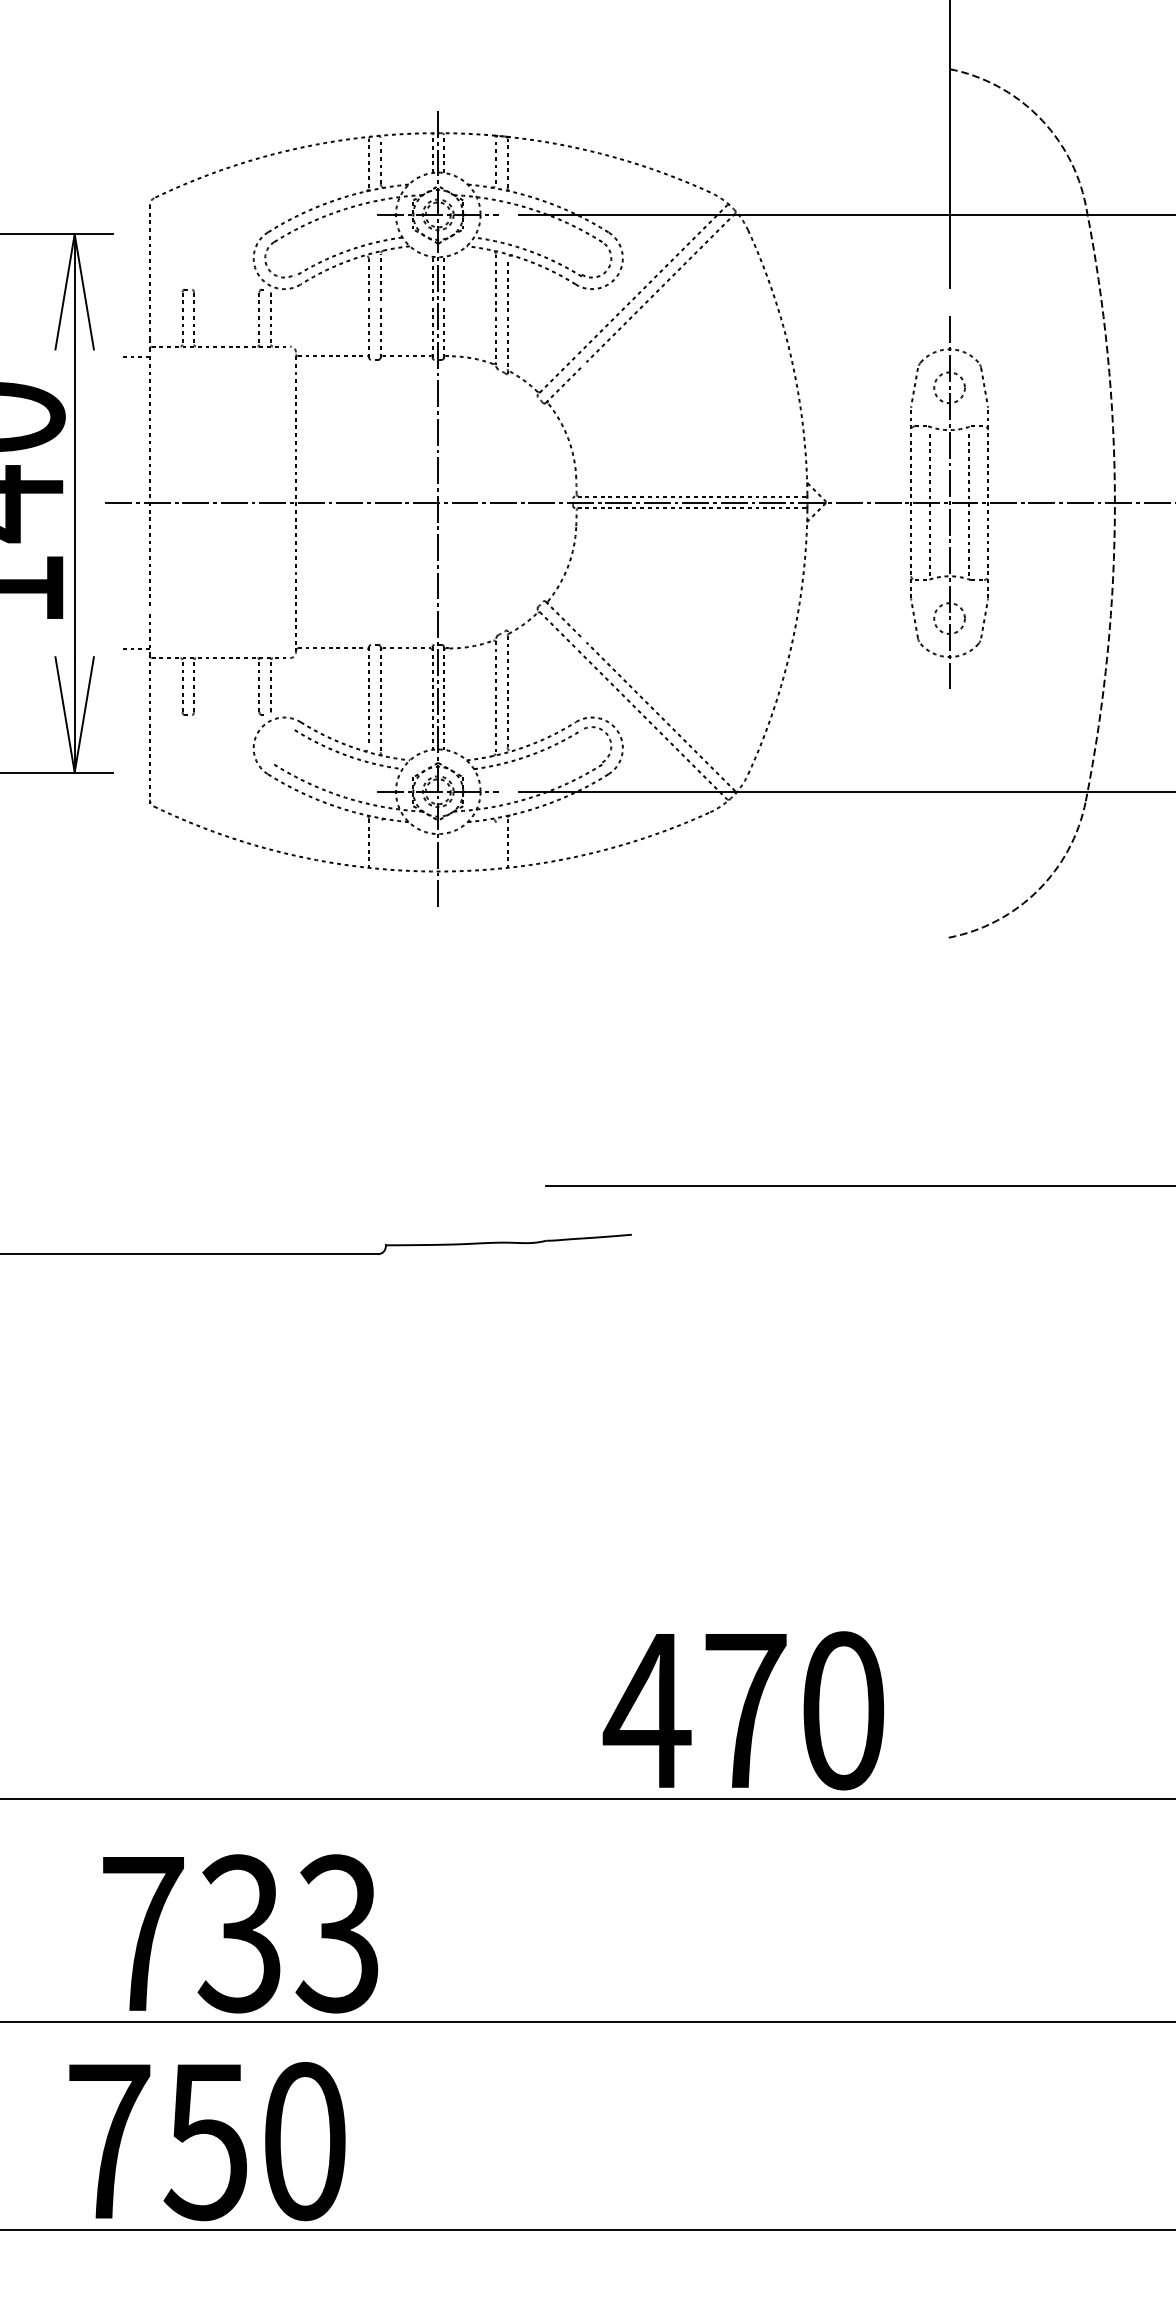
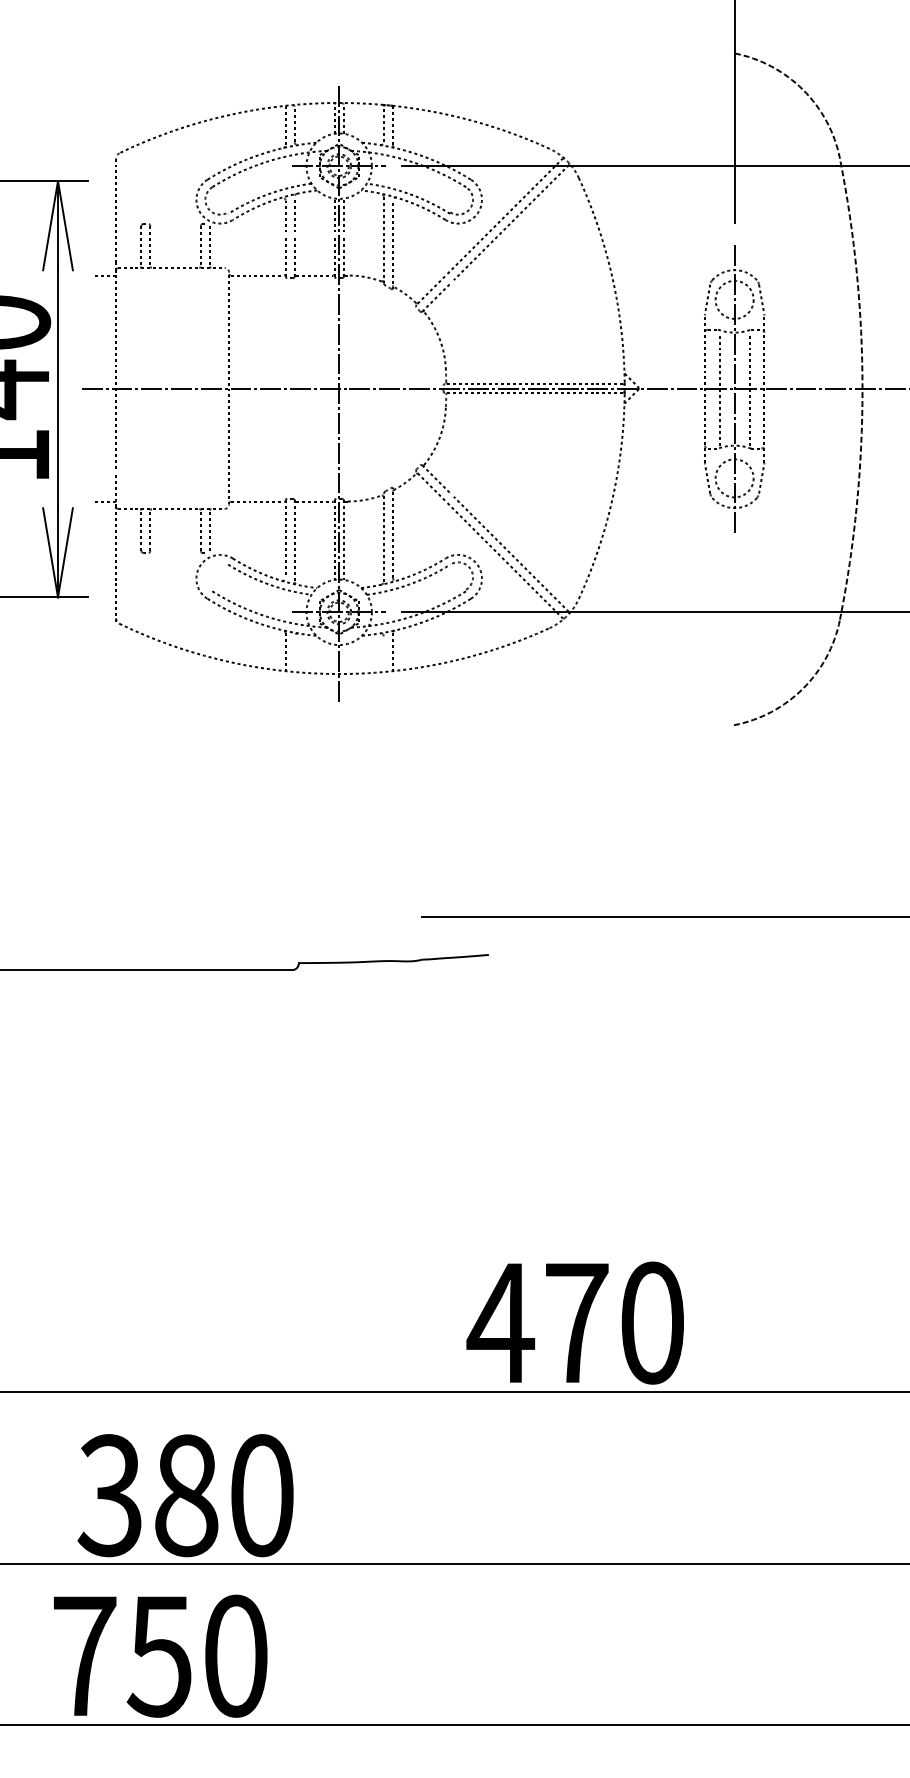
circle: (949, 387) -> (734, 299), size x1.6
circle: (949, 618) -> (734, 478), size x1.6
text: (239, 1933) -> (185, 1495), 733 -> 380

